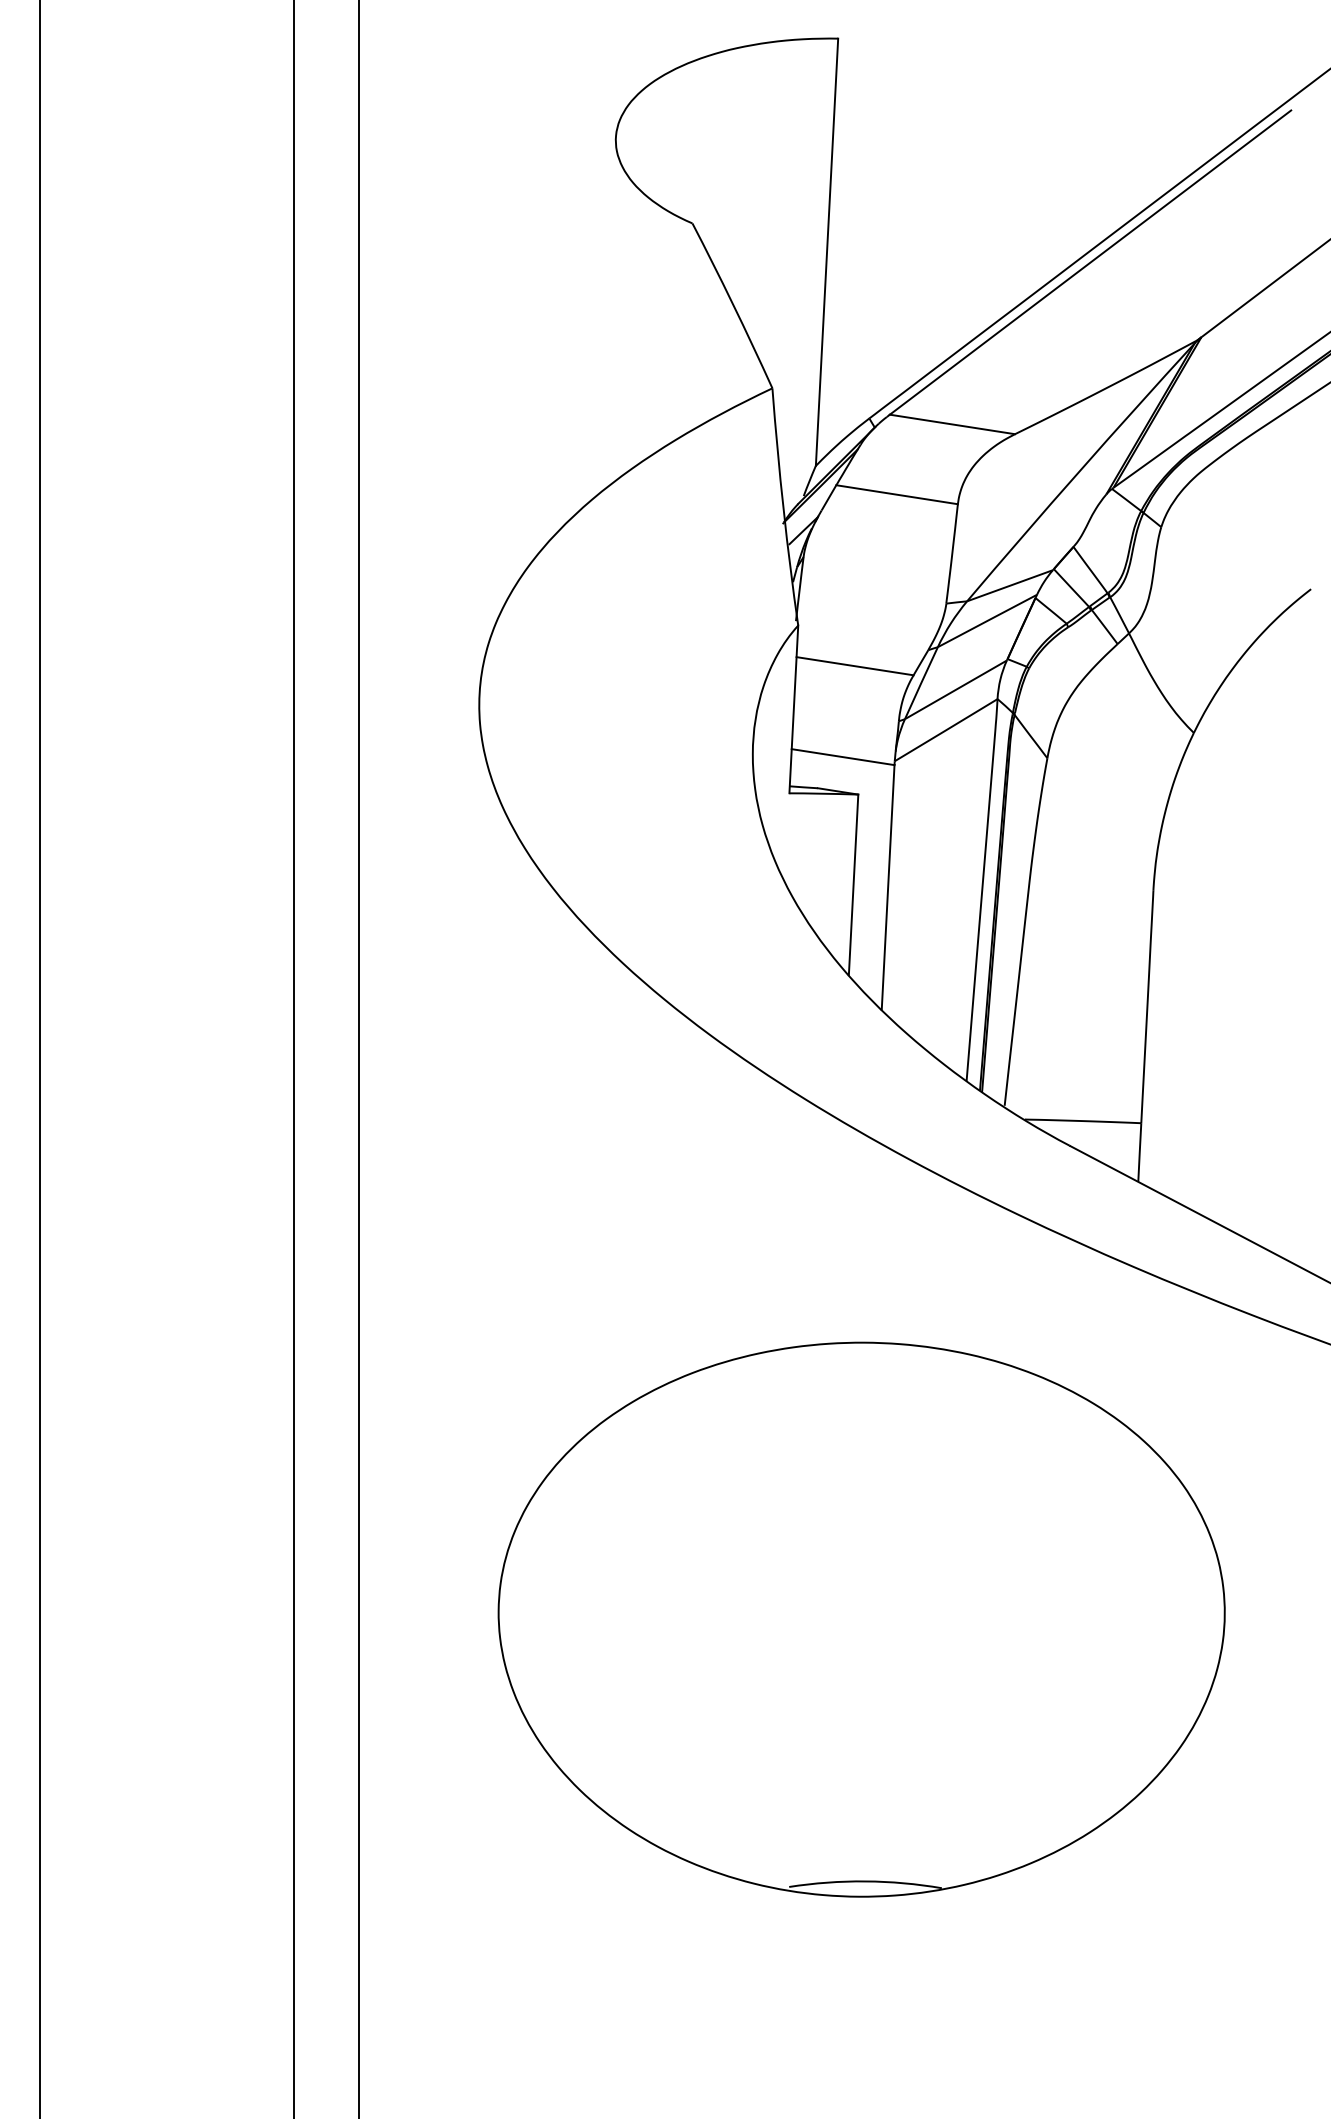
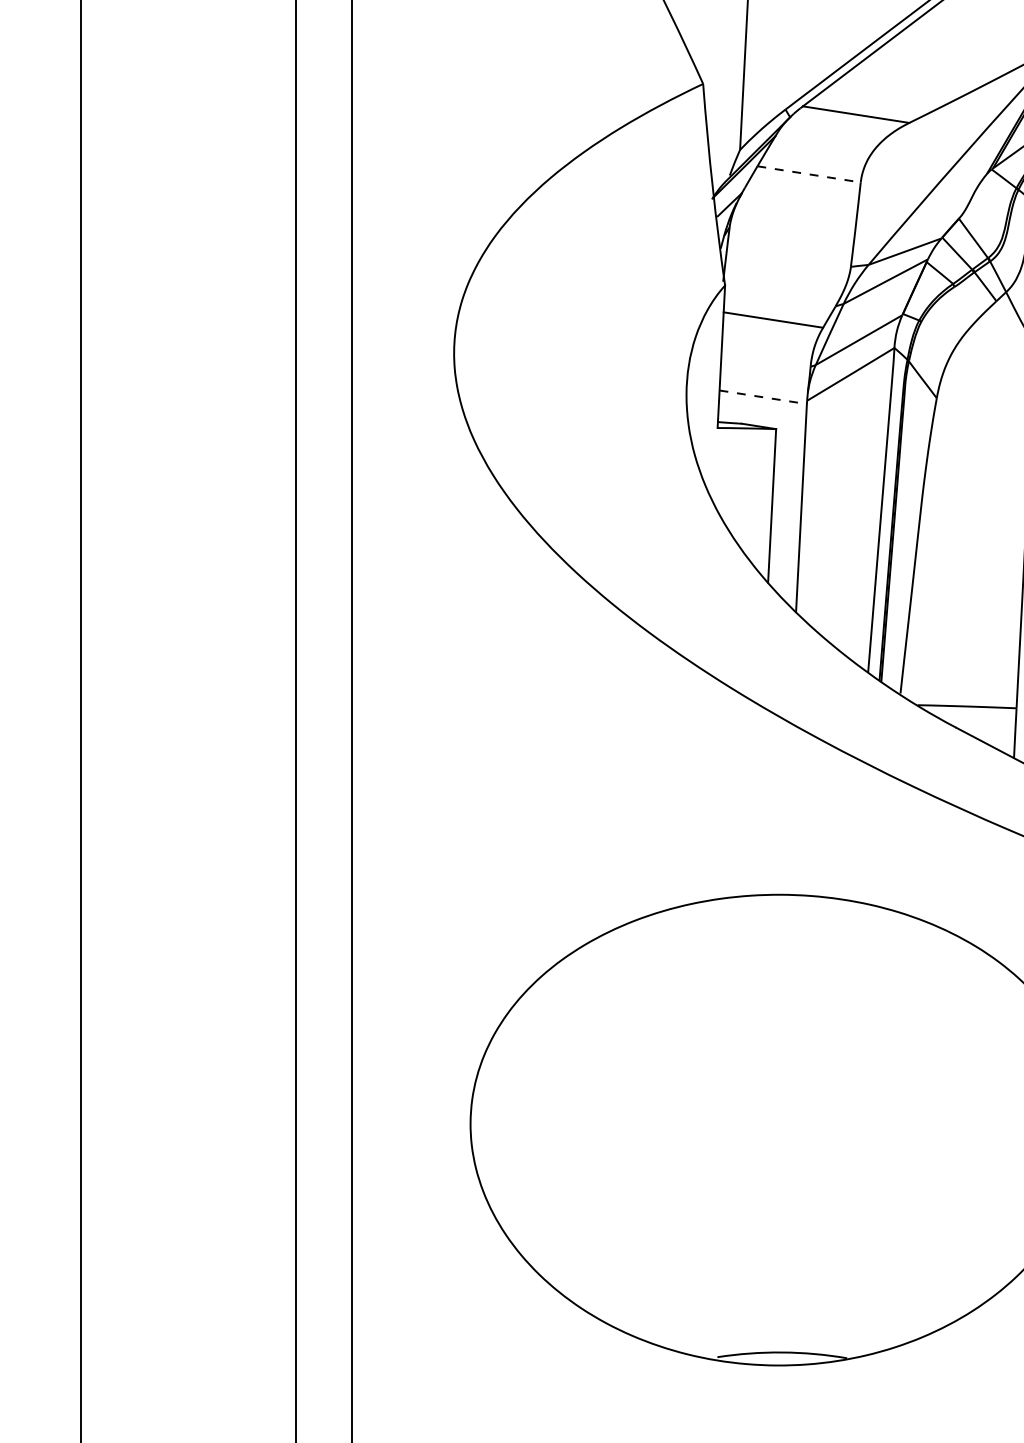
line: (897, 494) -> (809, 174), solid -> dashed
line: (843, 757) -> (763, 397), solid -> dashed

